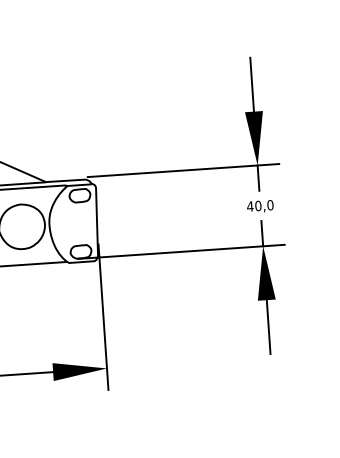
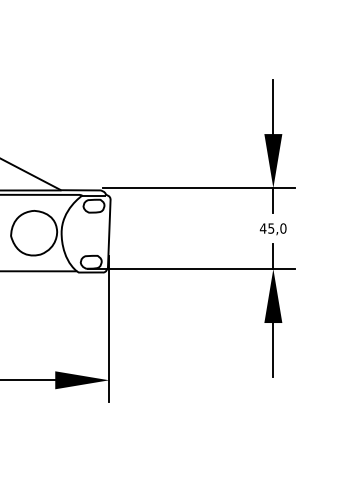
text: (258, 205) -> (271, 228), 40,0 -> 45,0

